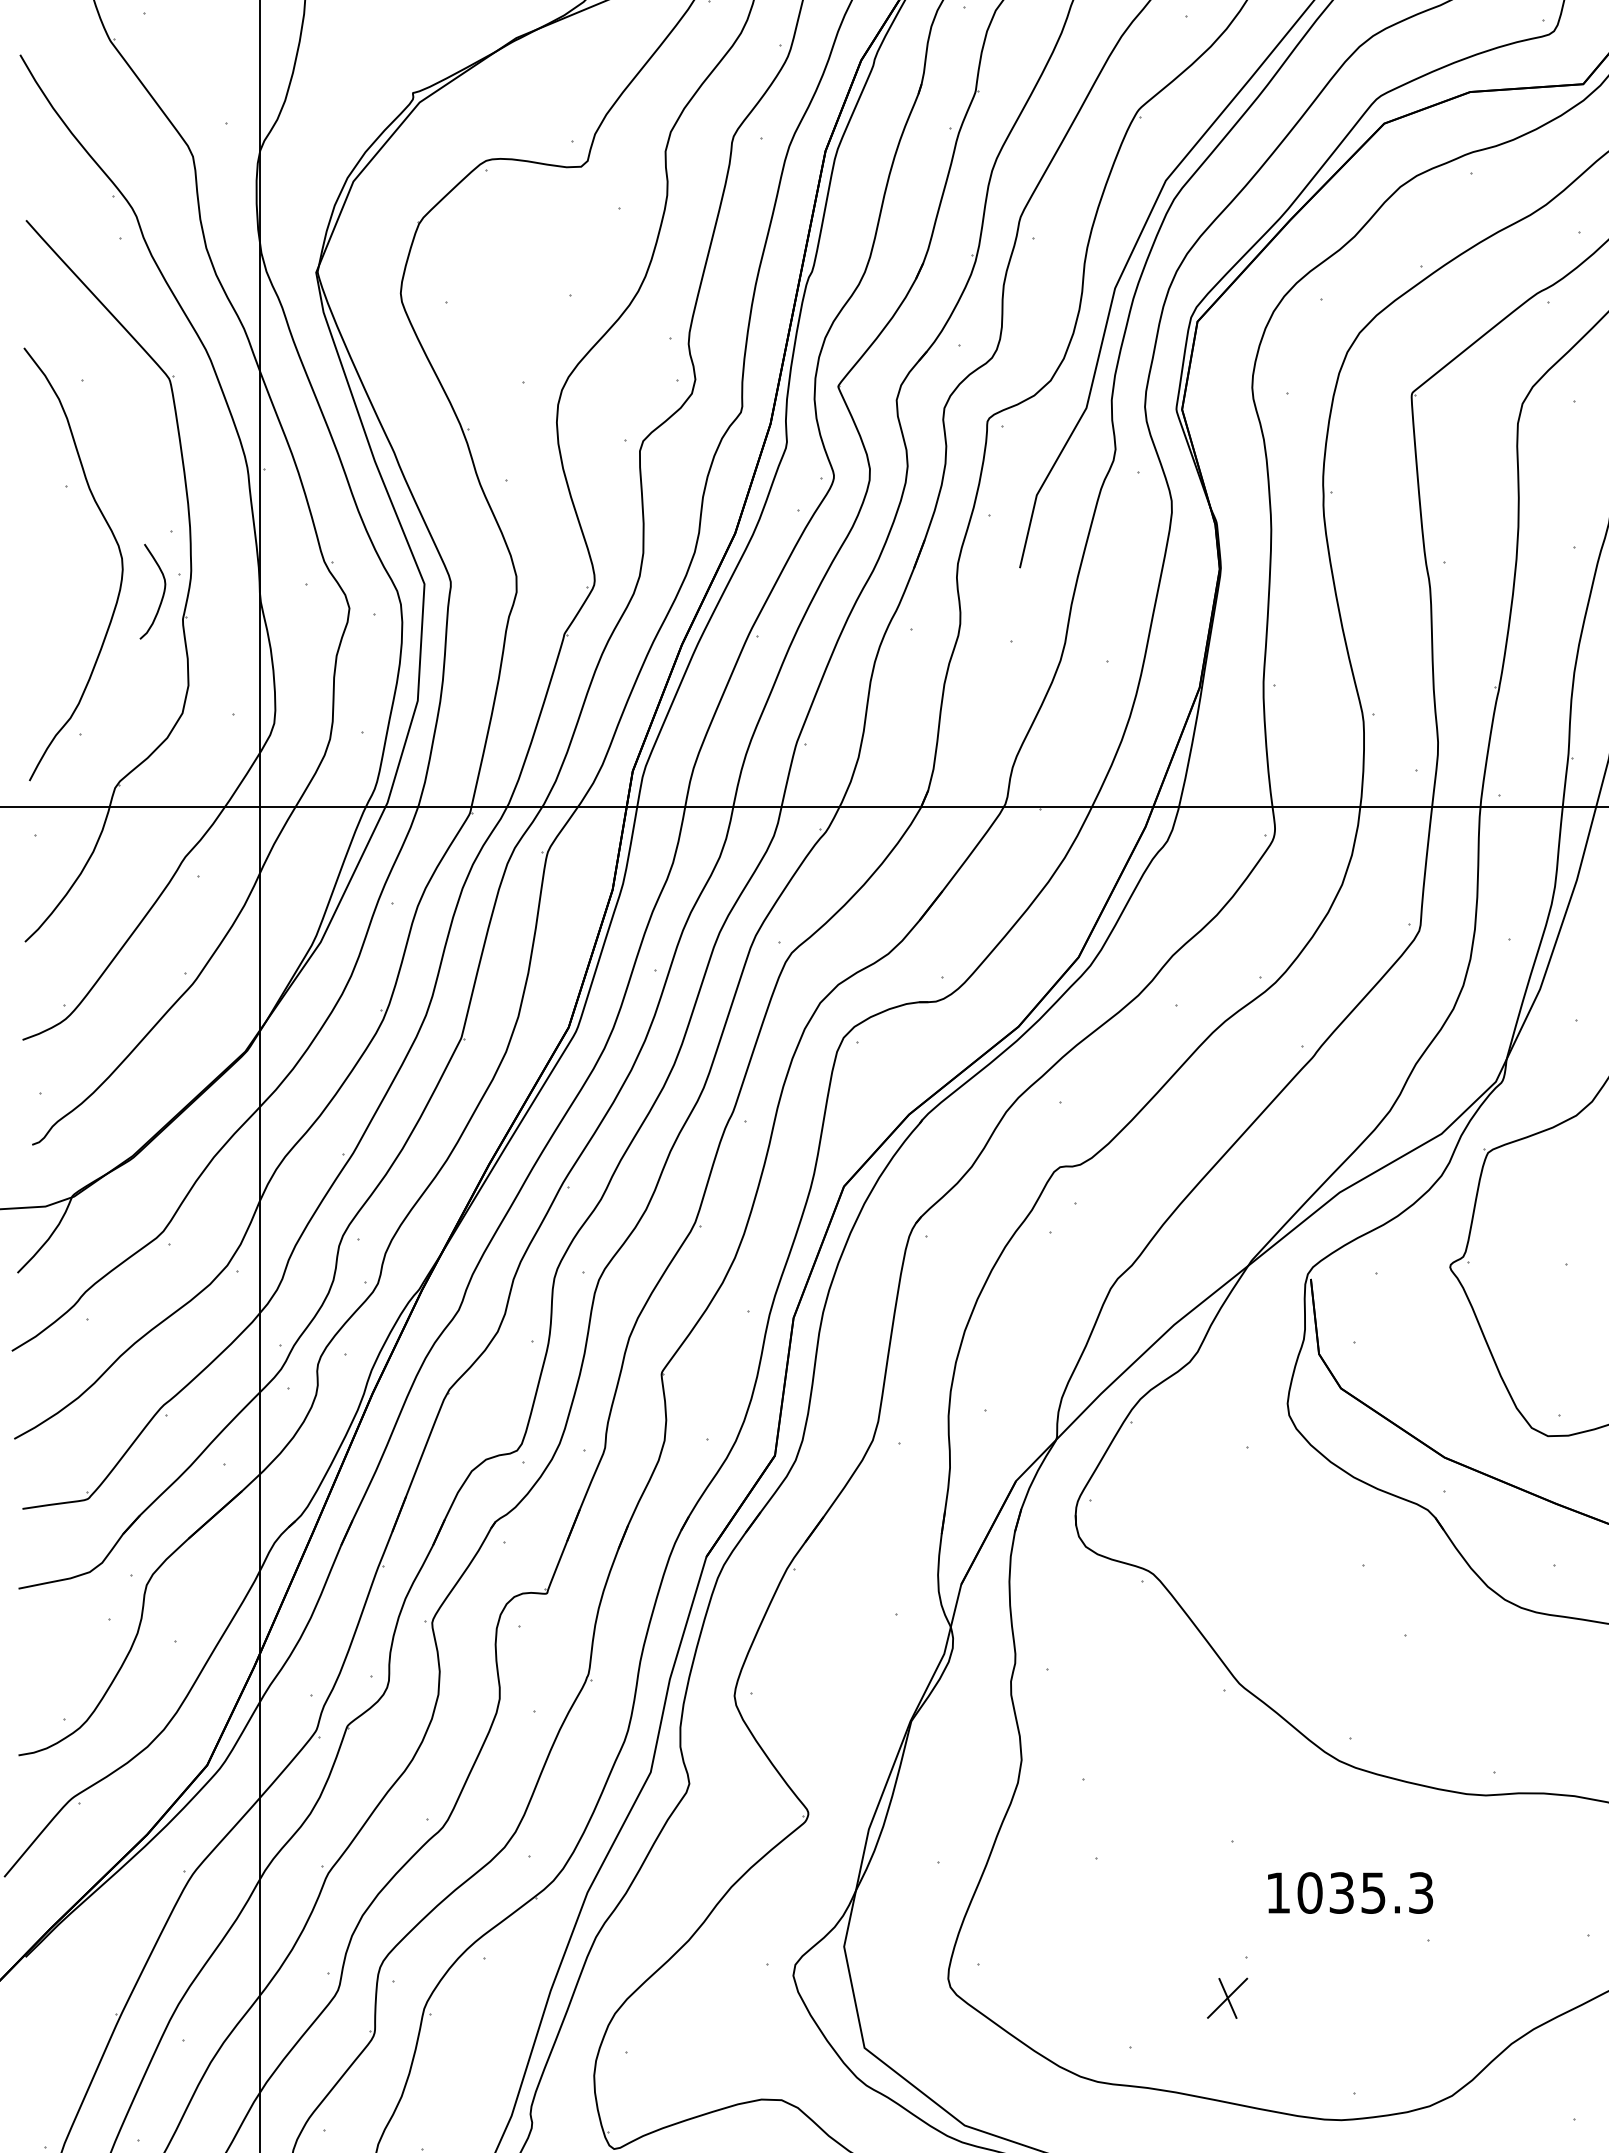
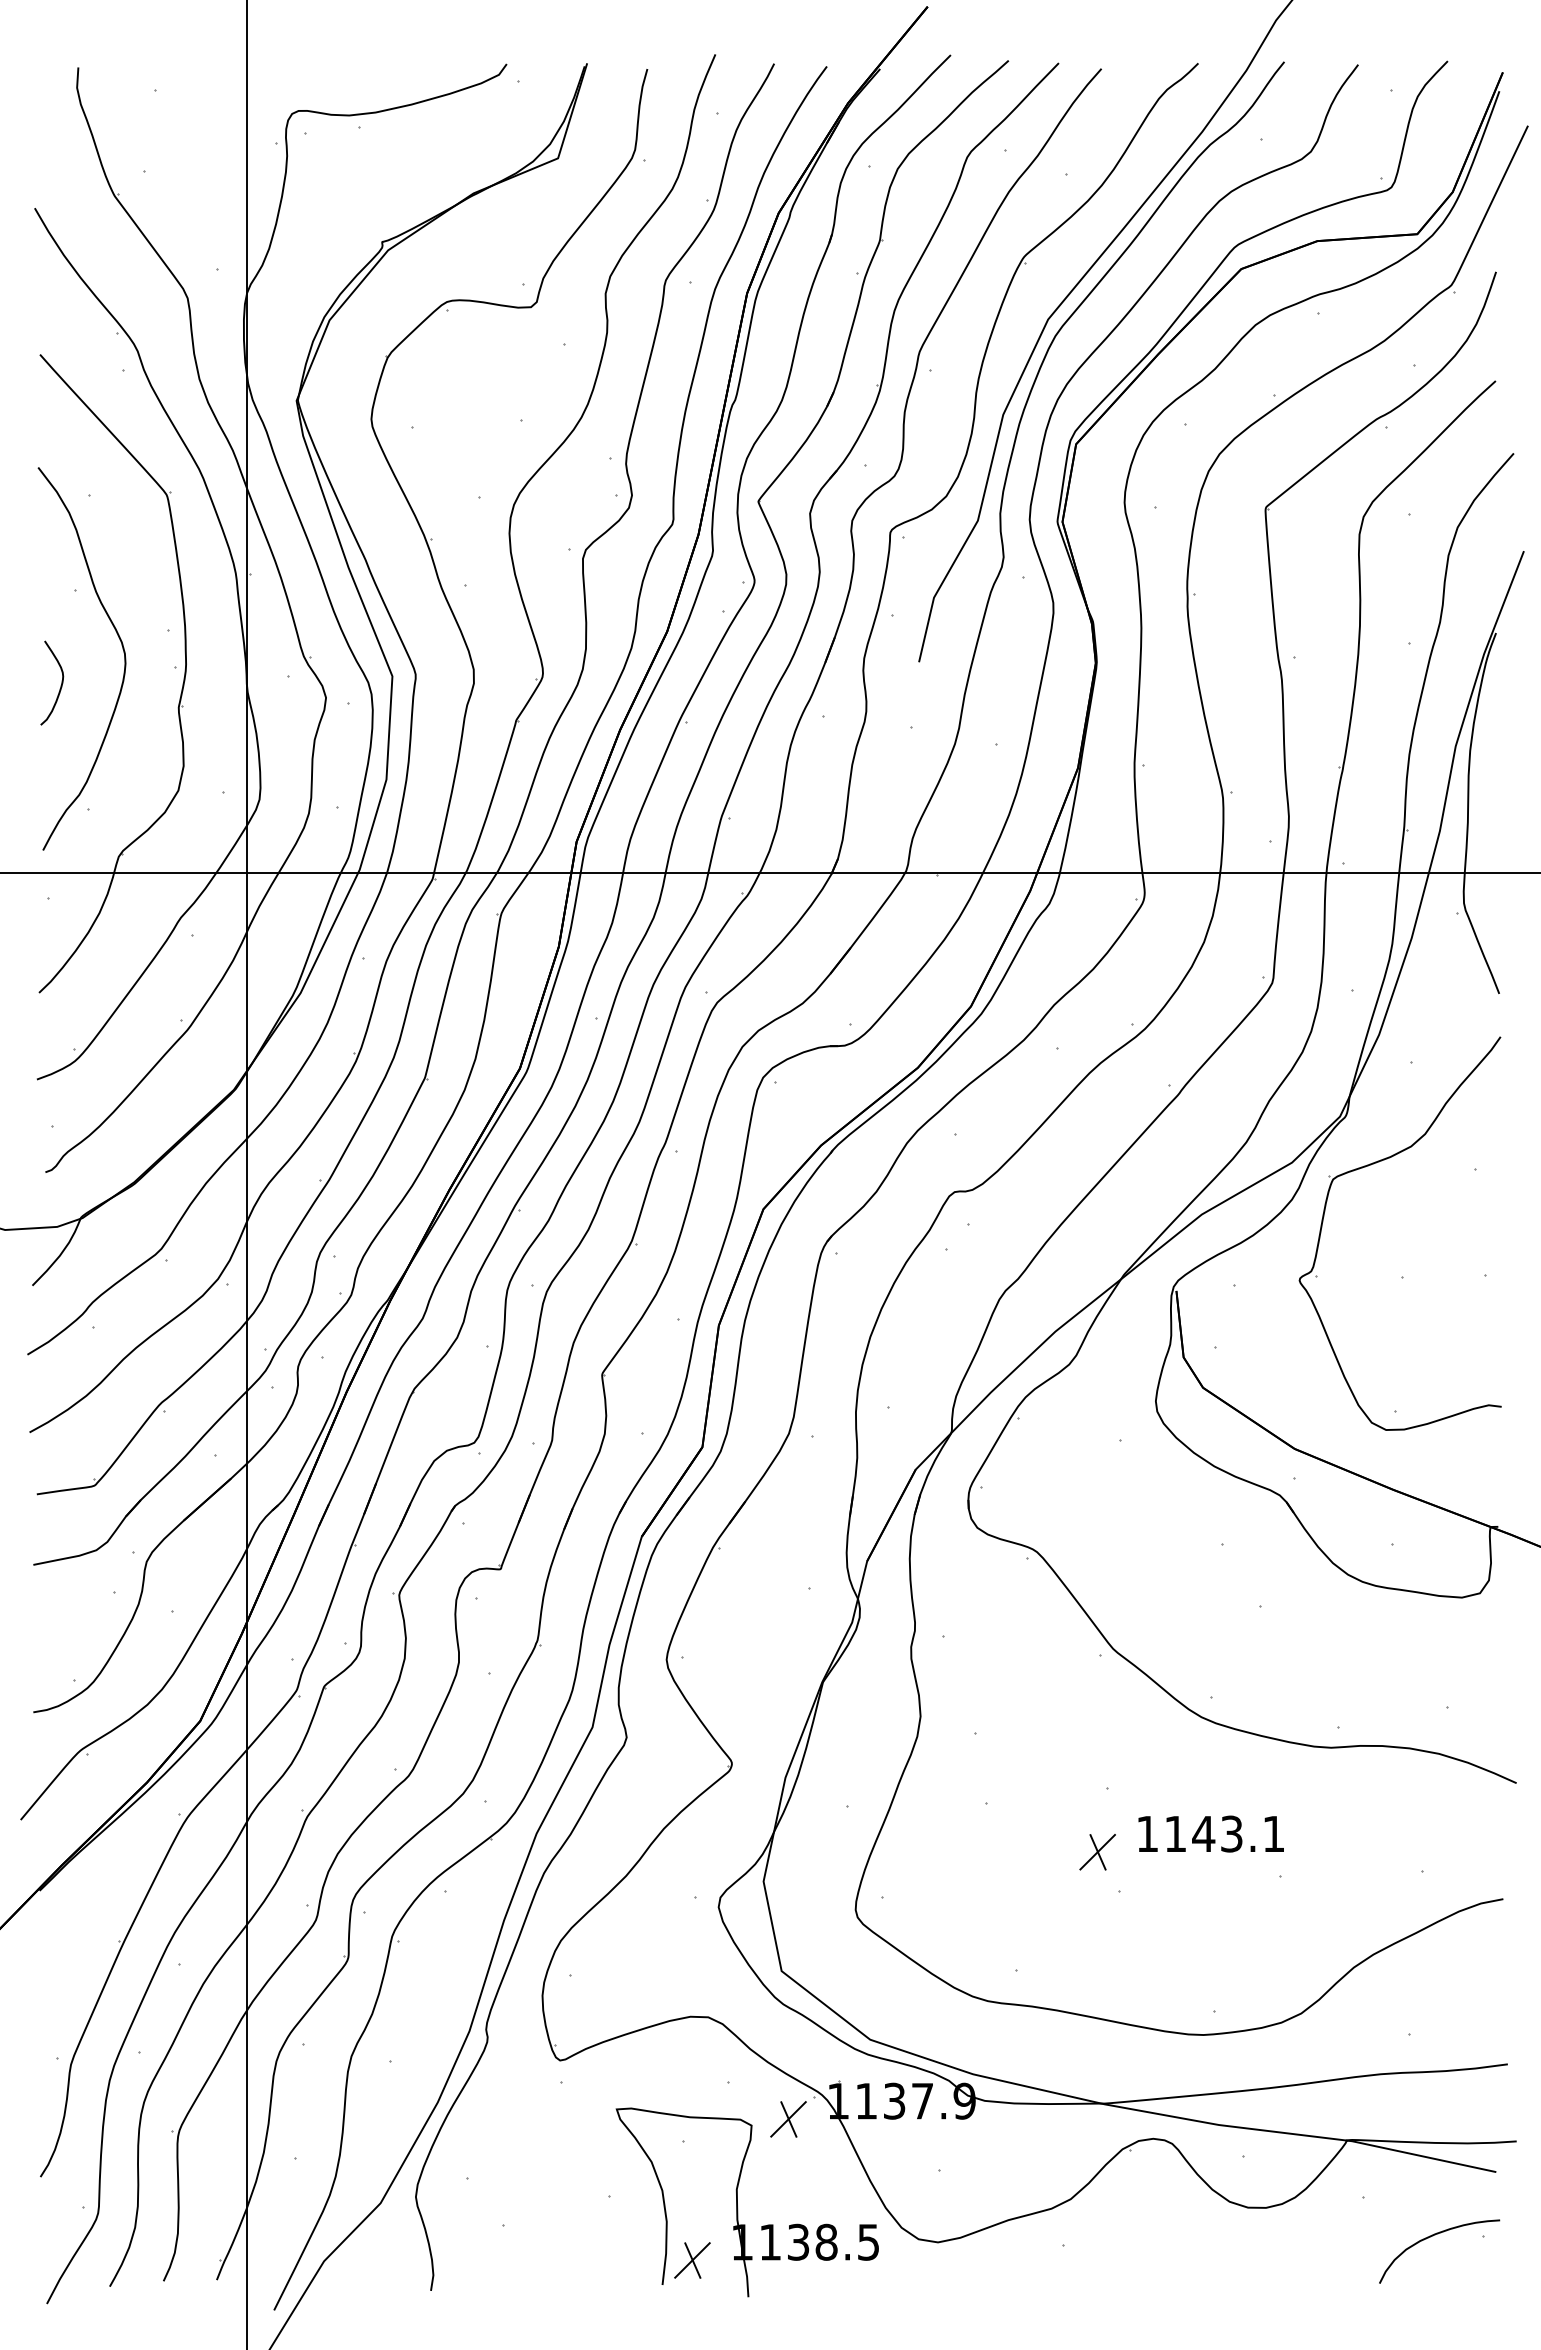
curve: (162, 594) -> (60, 685), moved
text: (1365, 1892) -> (1224, 1833), 1035.3 -> 1143.1
part: (1227, 1998) -> (1097, 1852), moved

